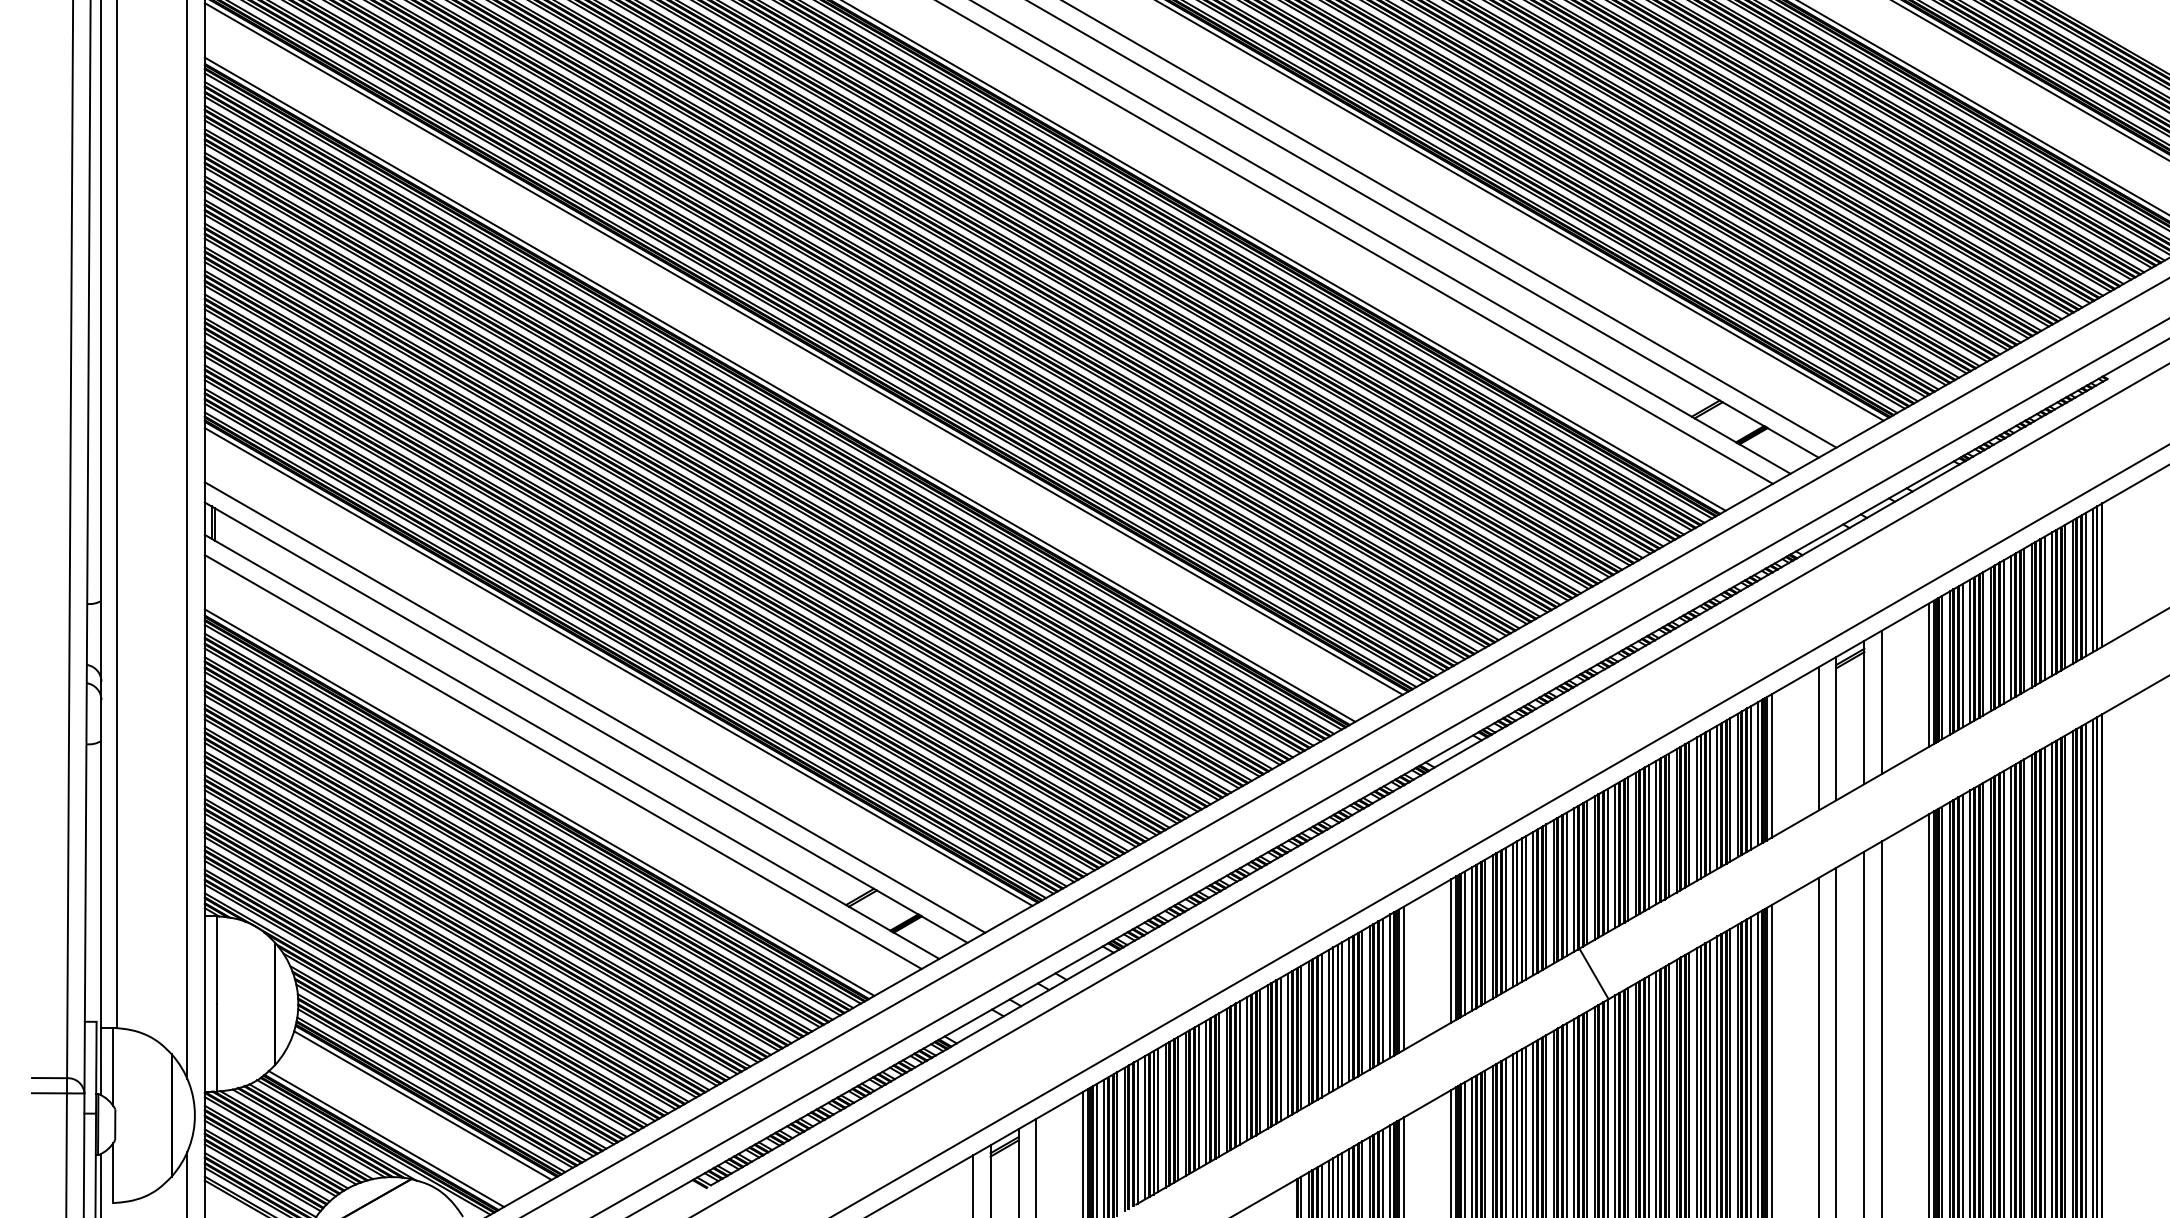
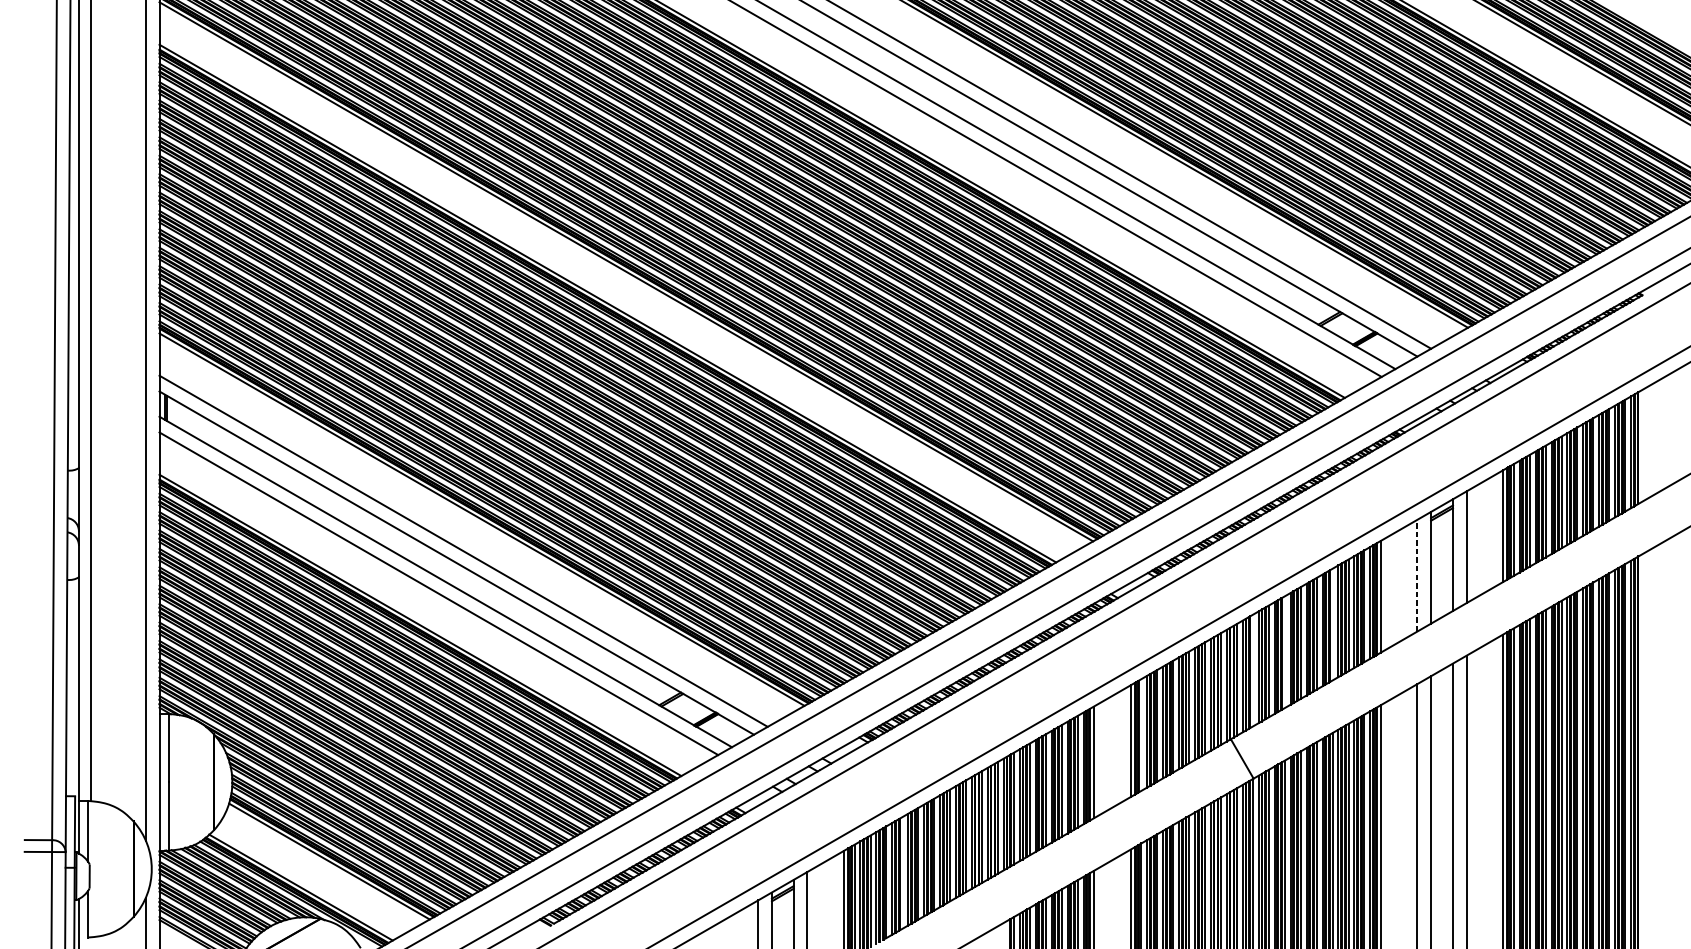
line: (1818, 738) -> (1417, 575), solid -> dashed
line: (1709, 801) -> (1332, 624), removed
line: (1648, 836) -> (1284, 651), removed
line: (1607, 860) -> (1252, 670), removed
line: (1464, 942) -> (1141, 734), removed
line: (1157, 1120) -> (902, 873), removed

